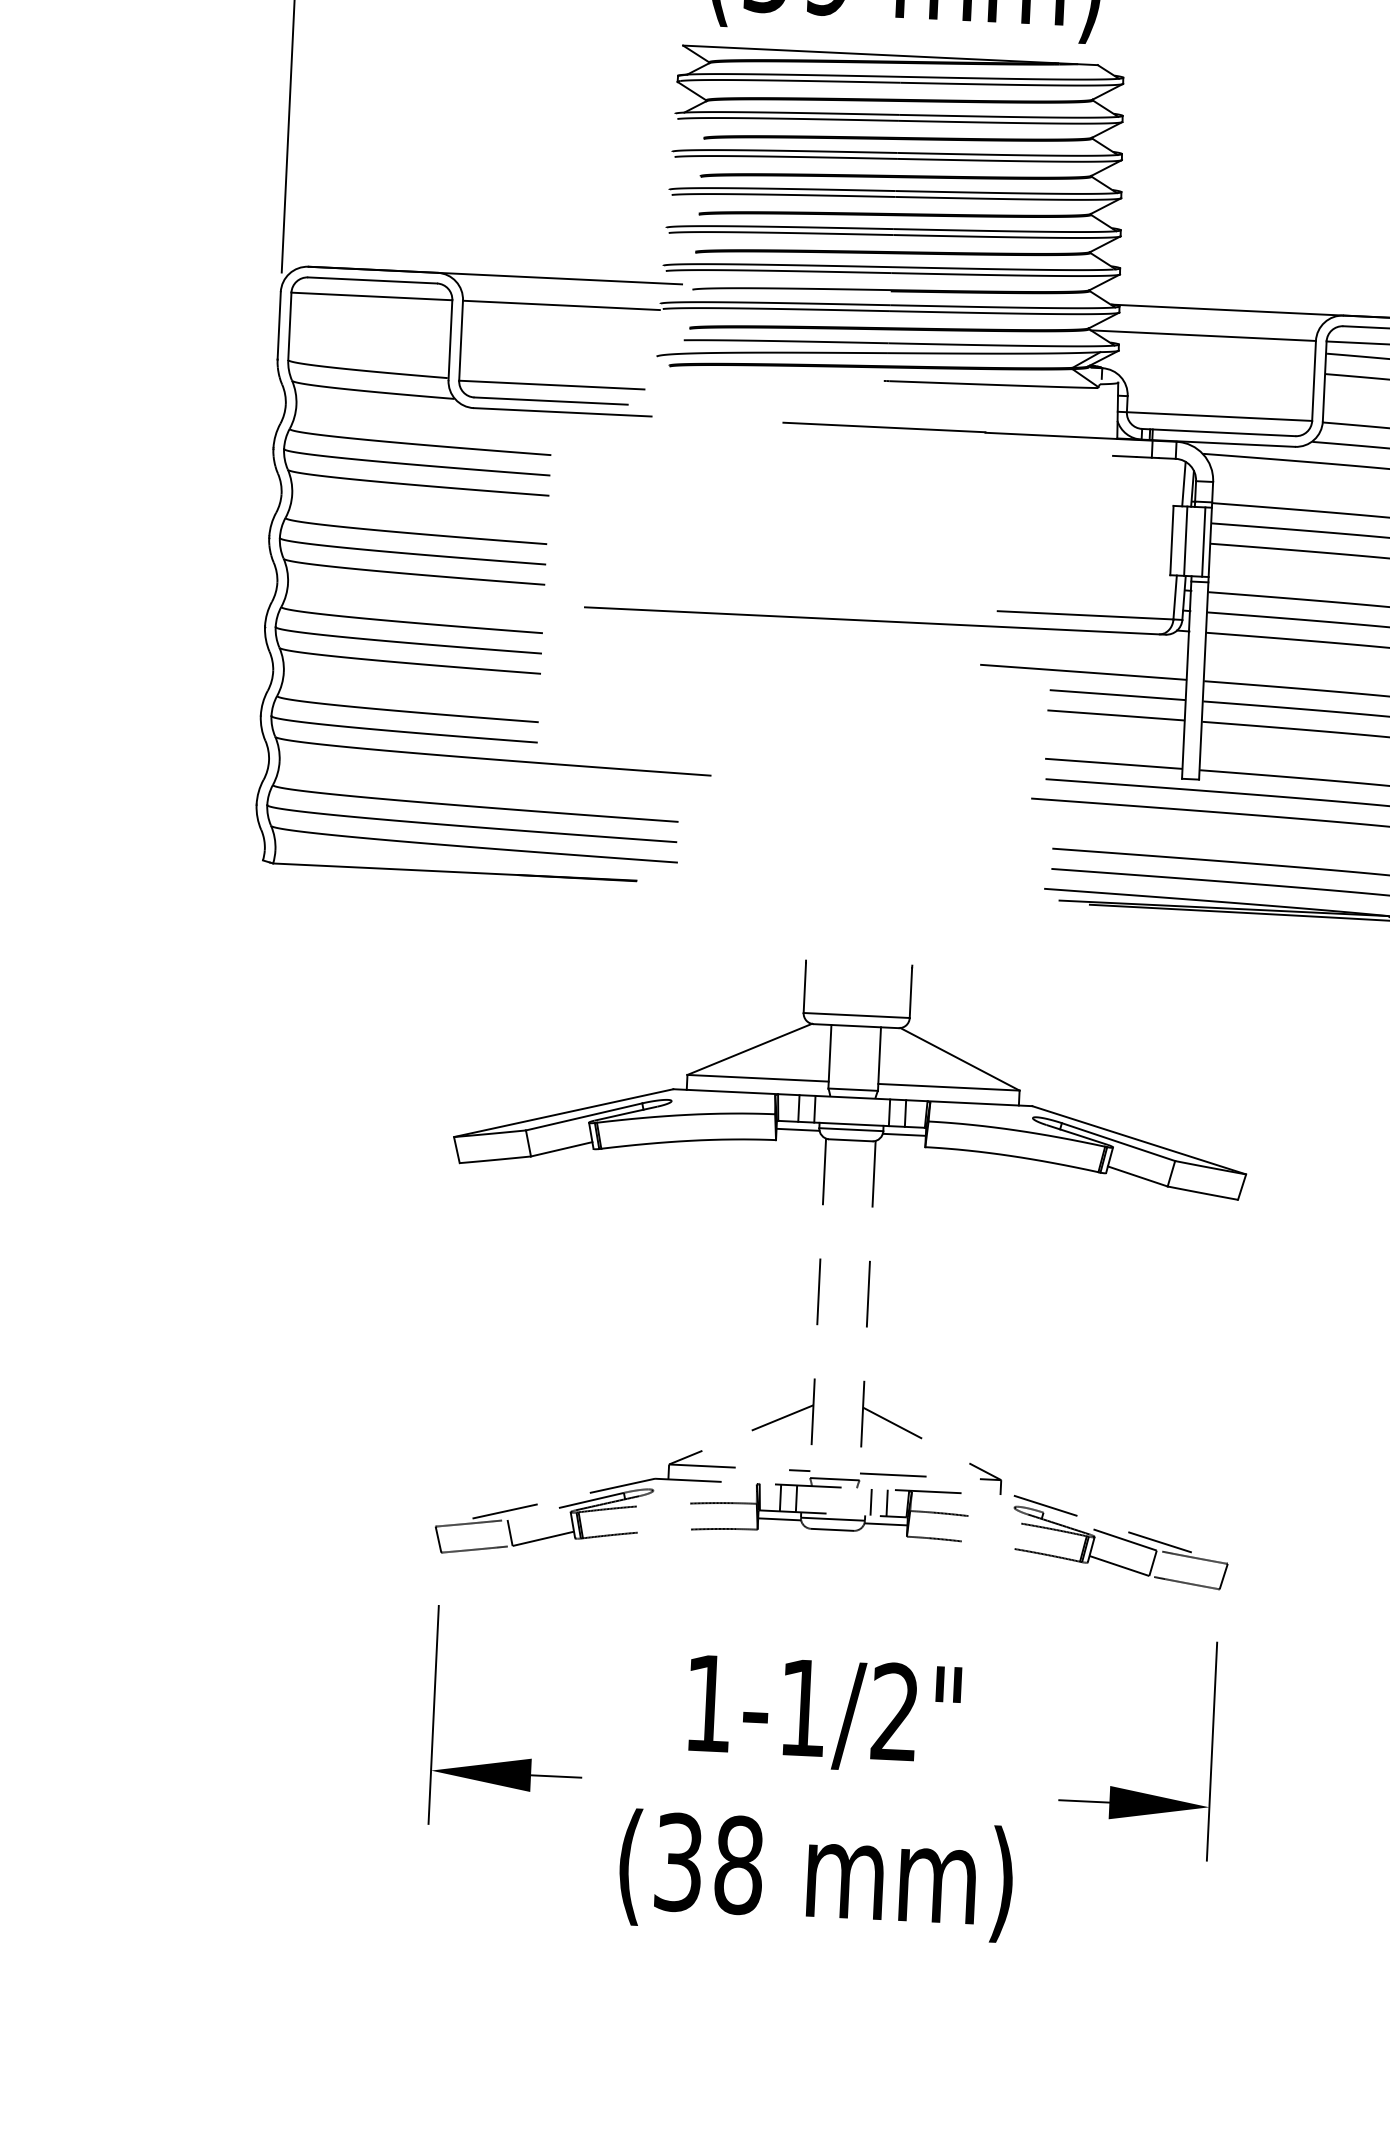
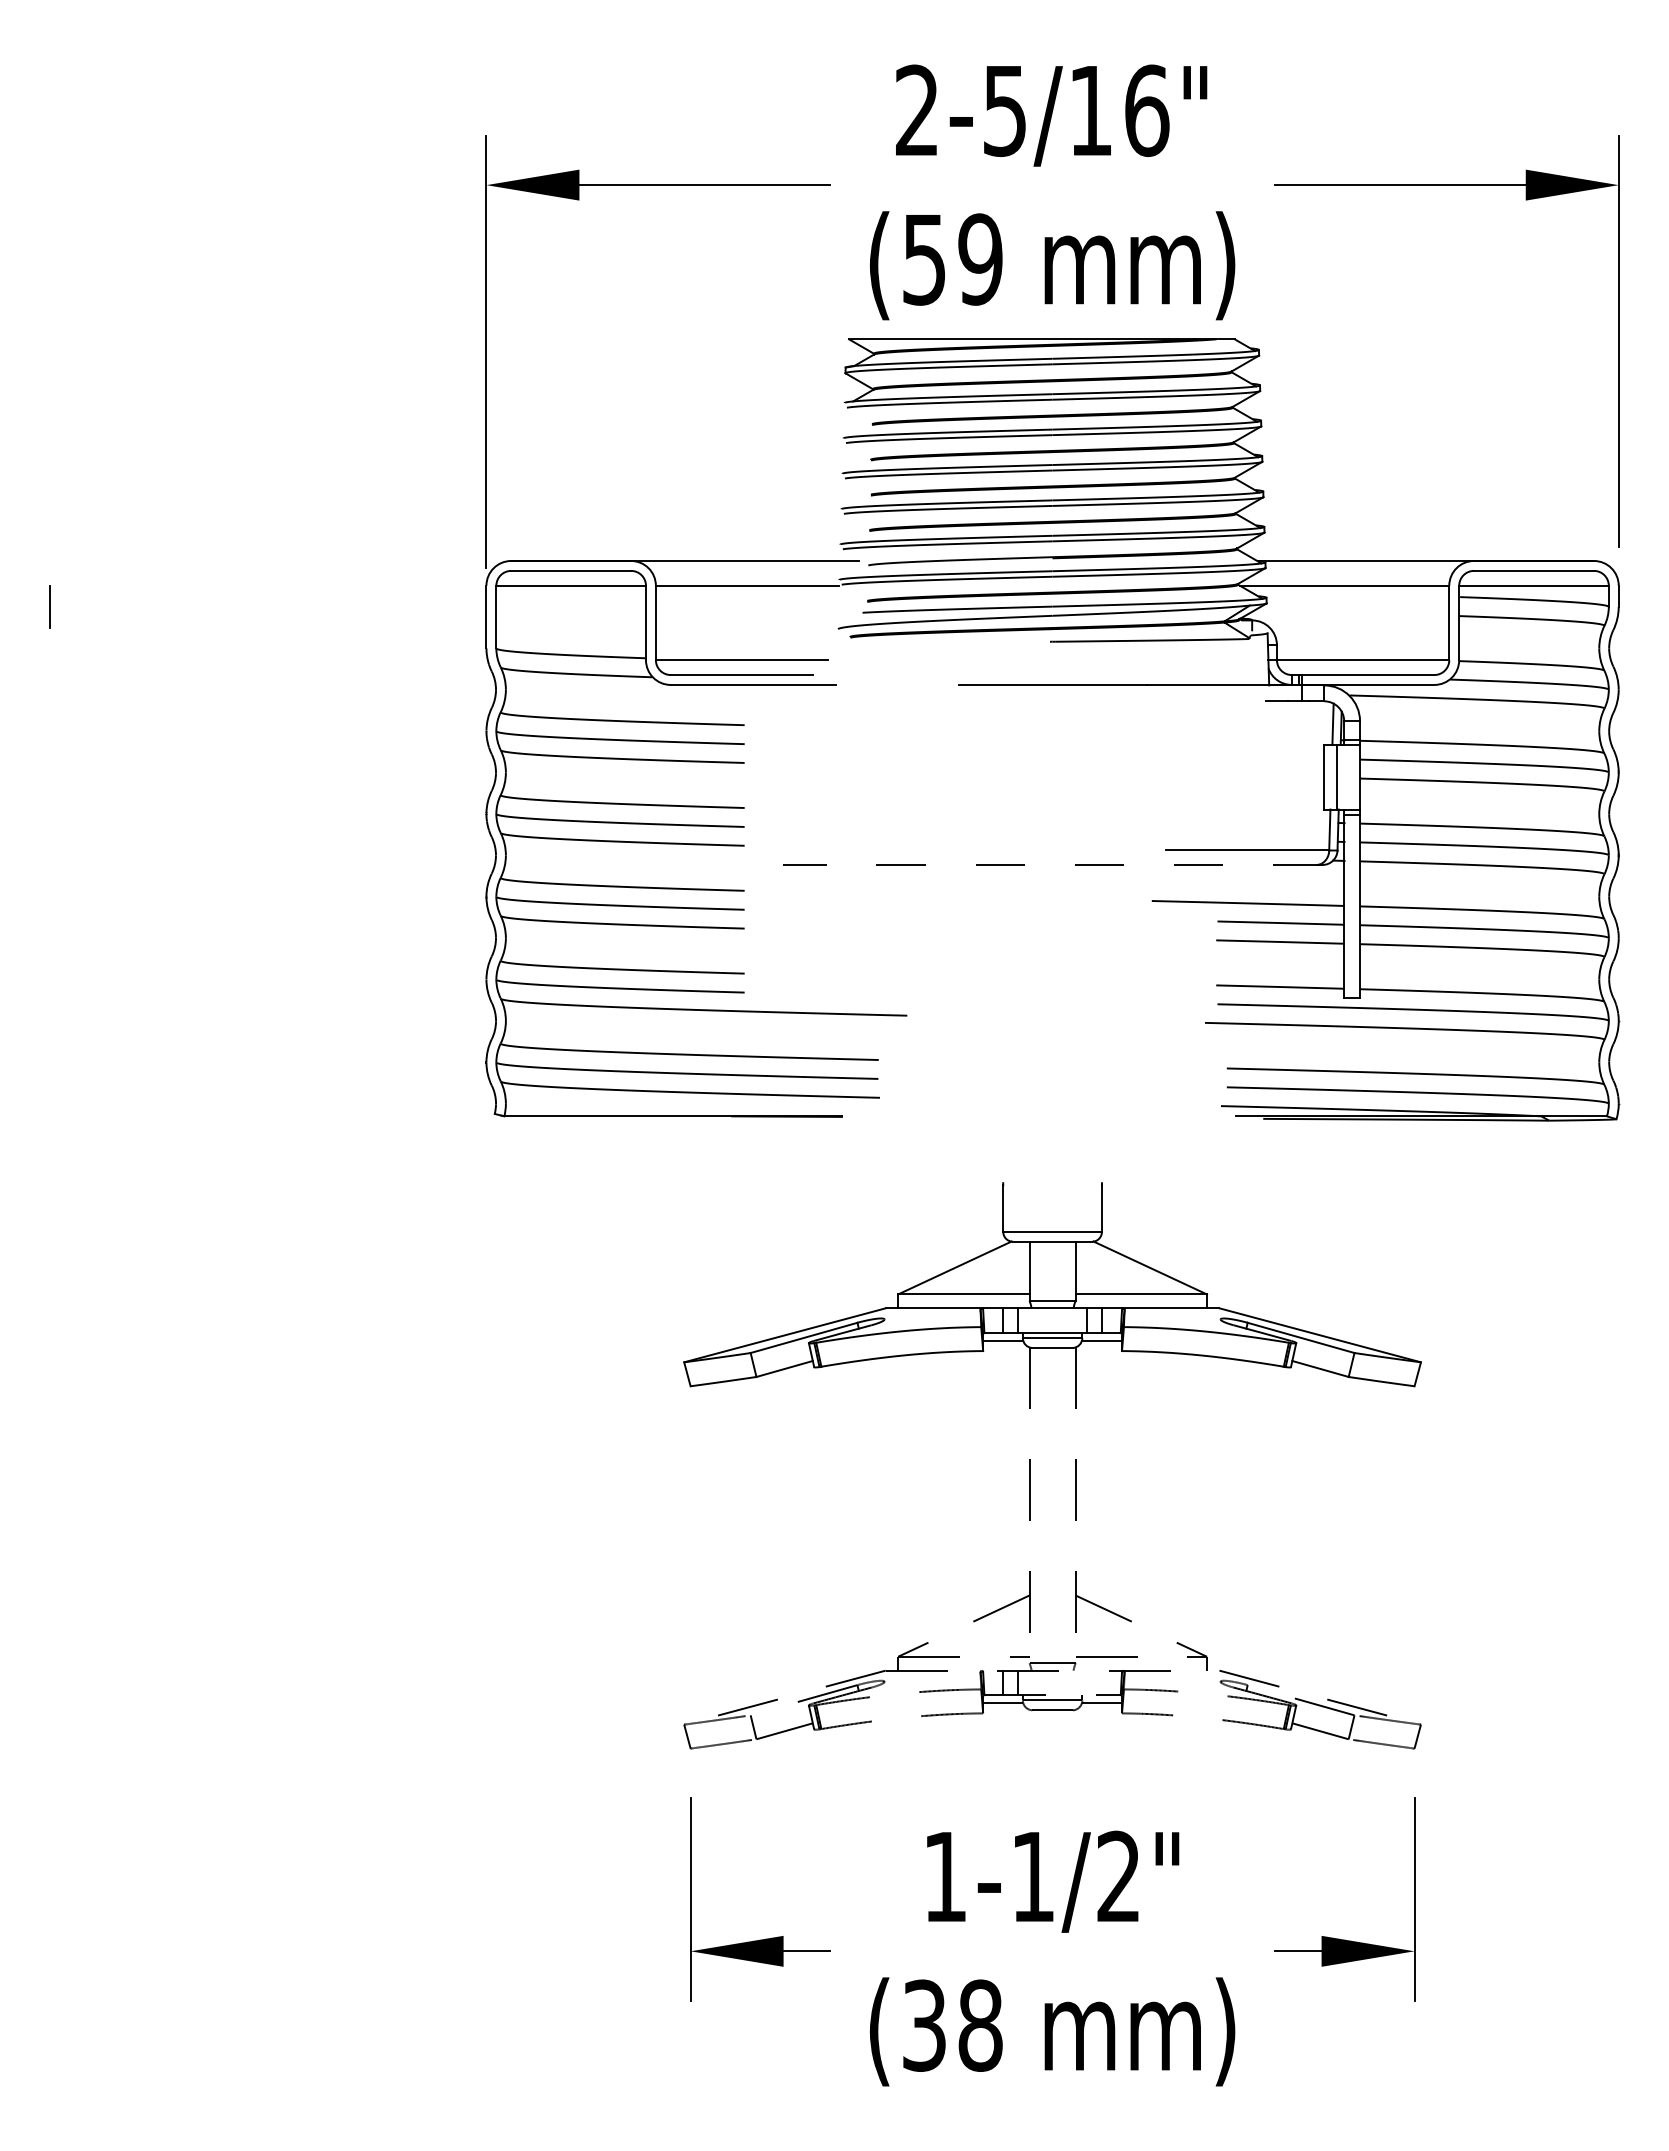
line: (1203, 542) -> (1353, 777), removed
line: (875, 620) -> (1052, 864), solid -> dashed
line: (871, 1501) -> (1087, 1682), removed
line: (887, 1502) -> (1102, 1682), removed

